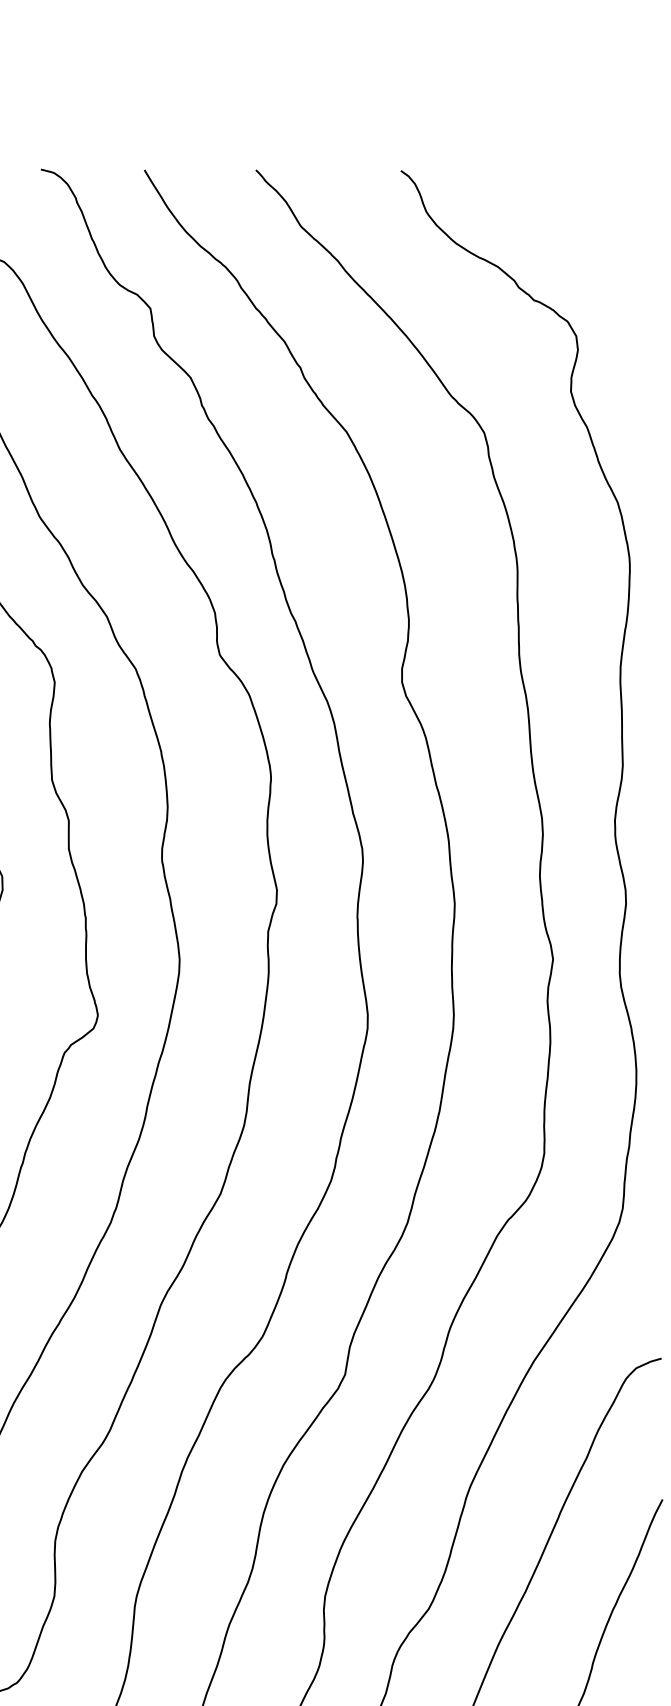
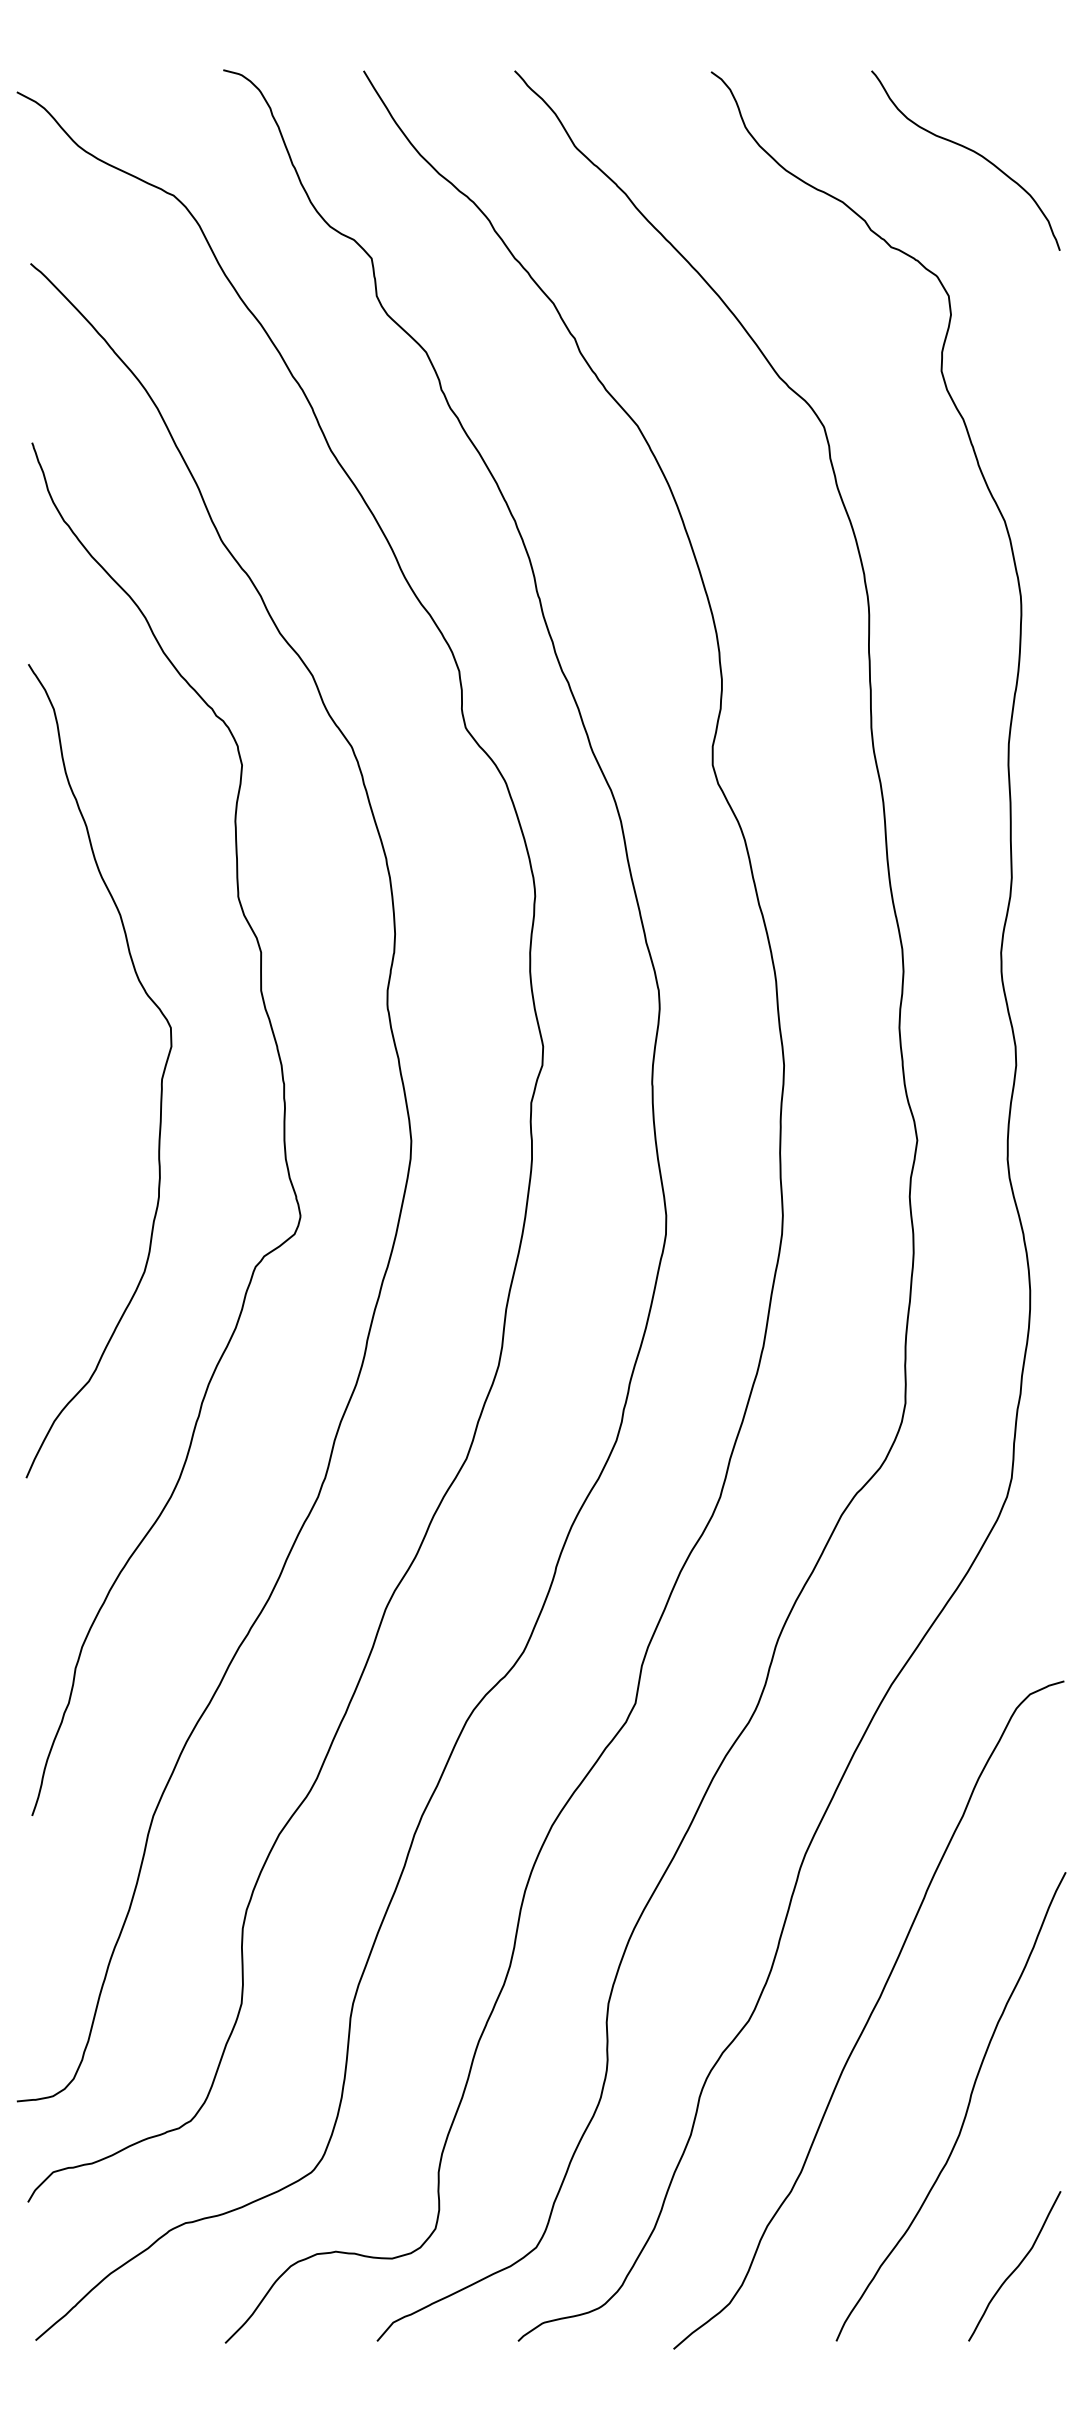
curve: (591, 228) -> (969, 150), added

